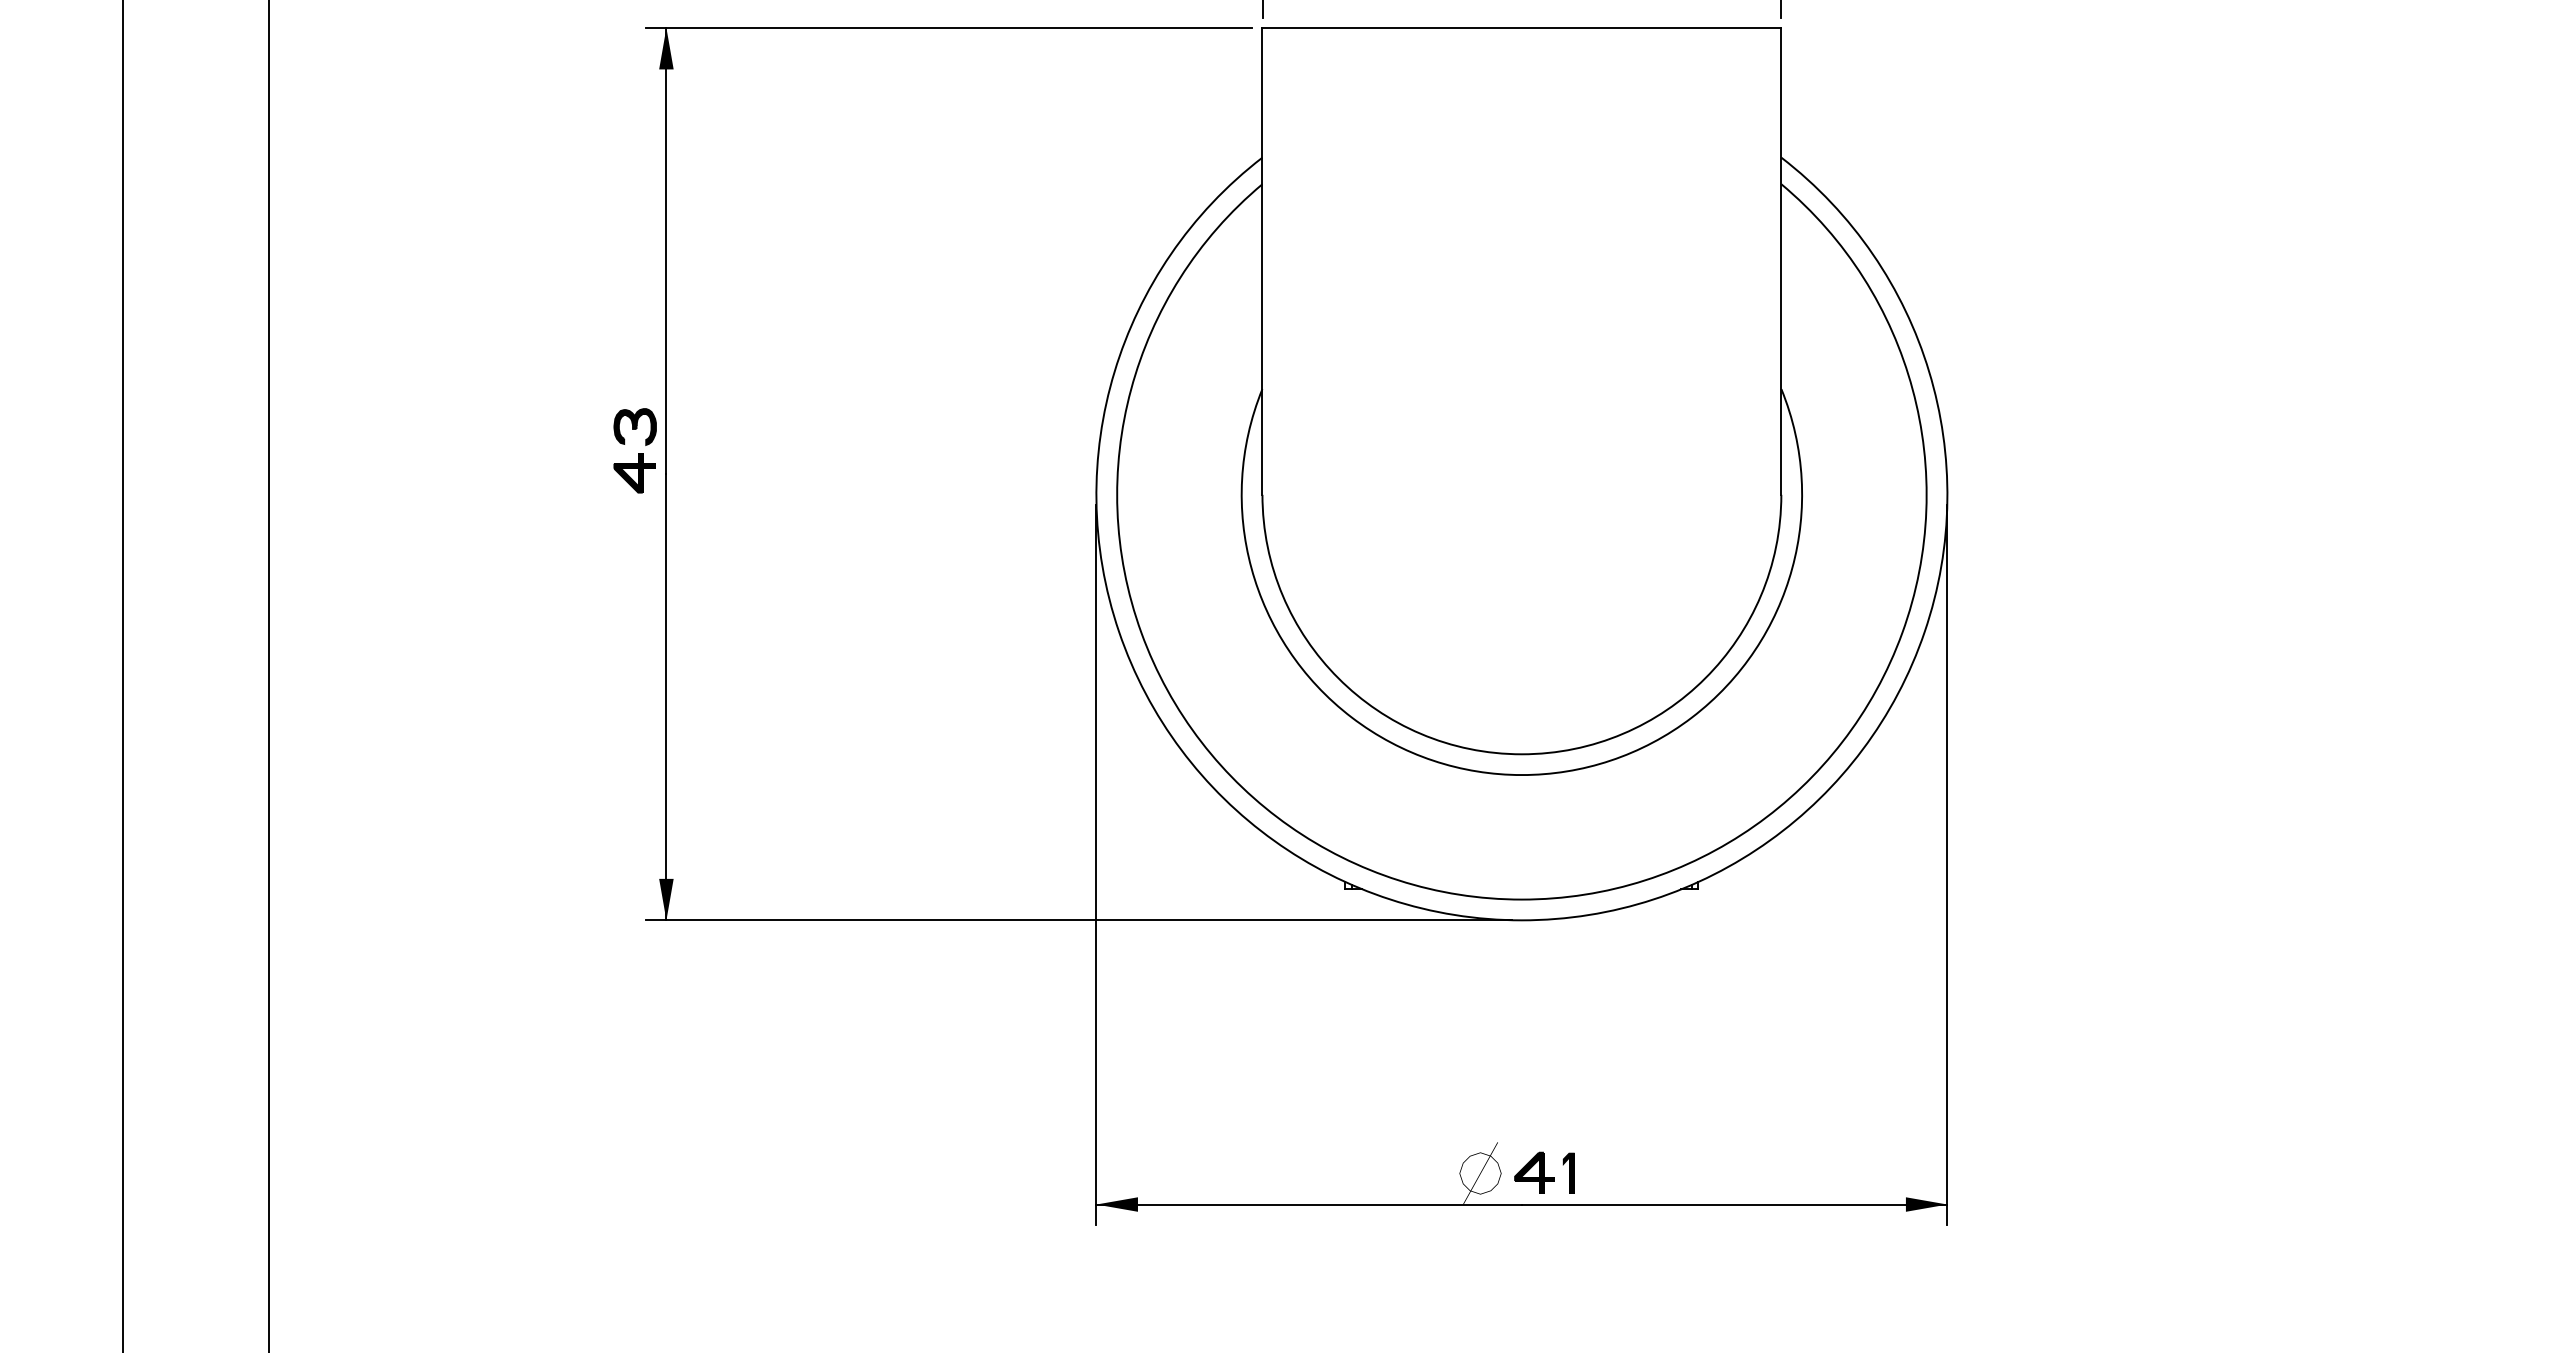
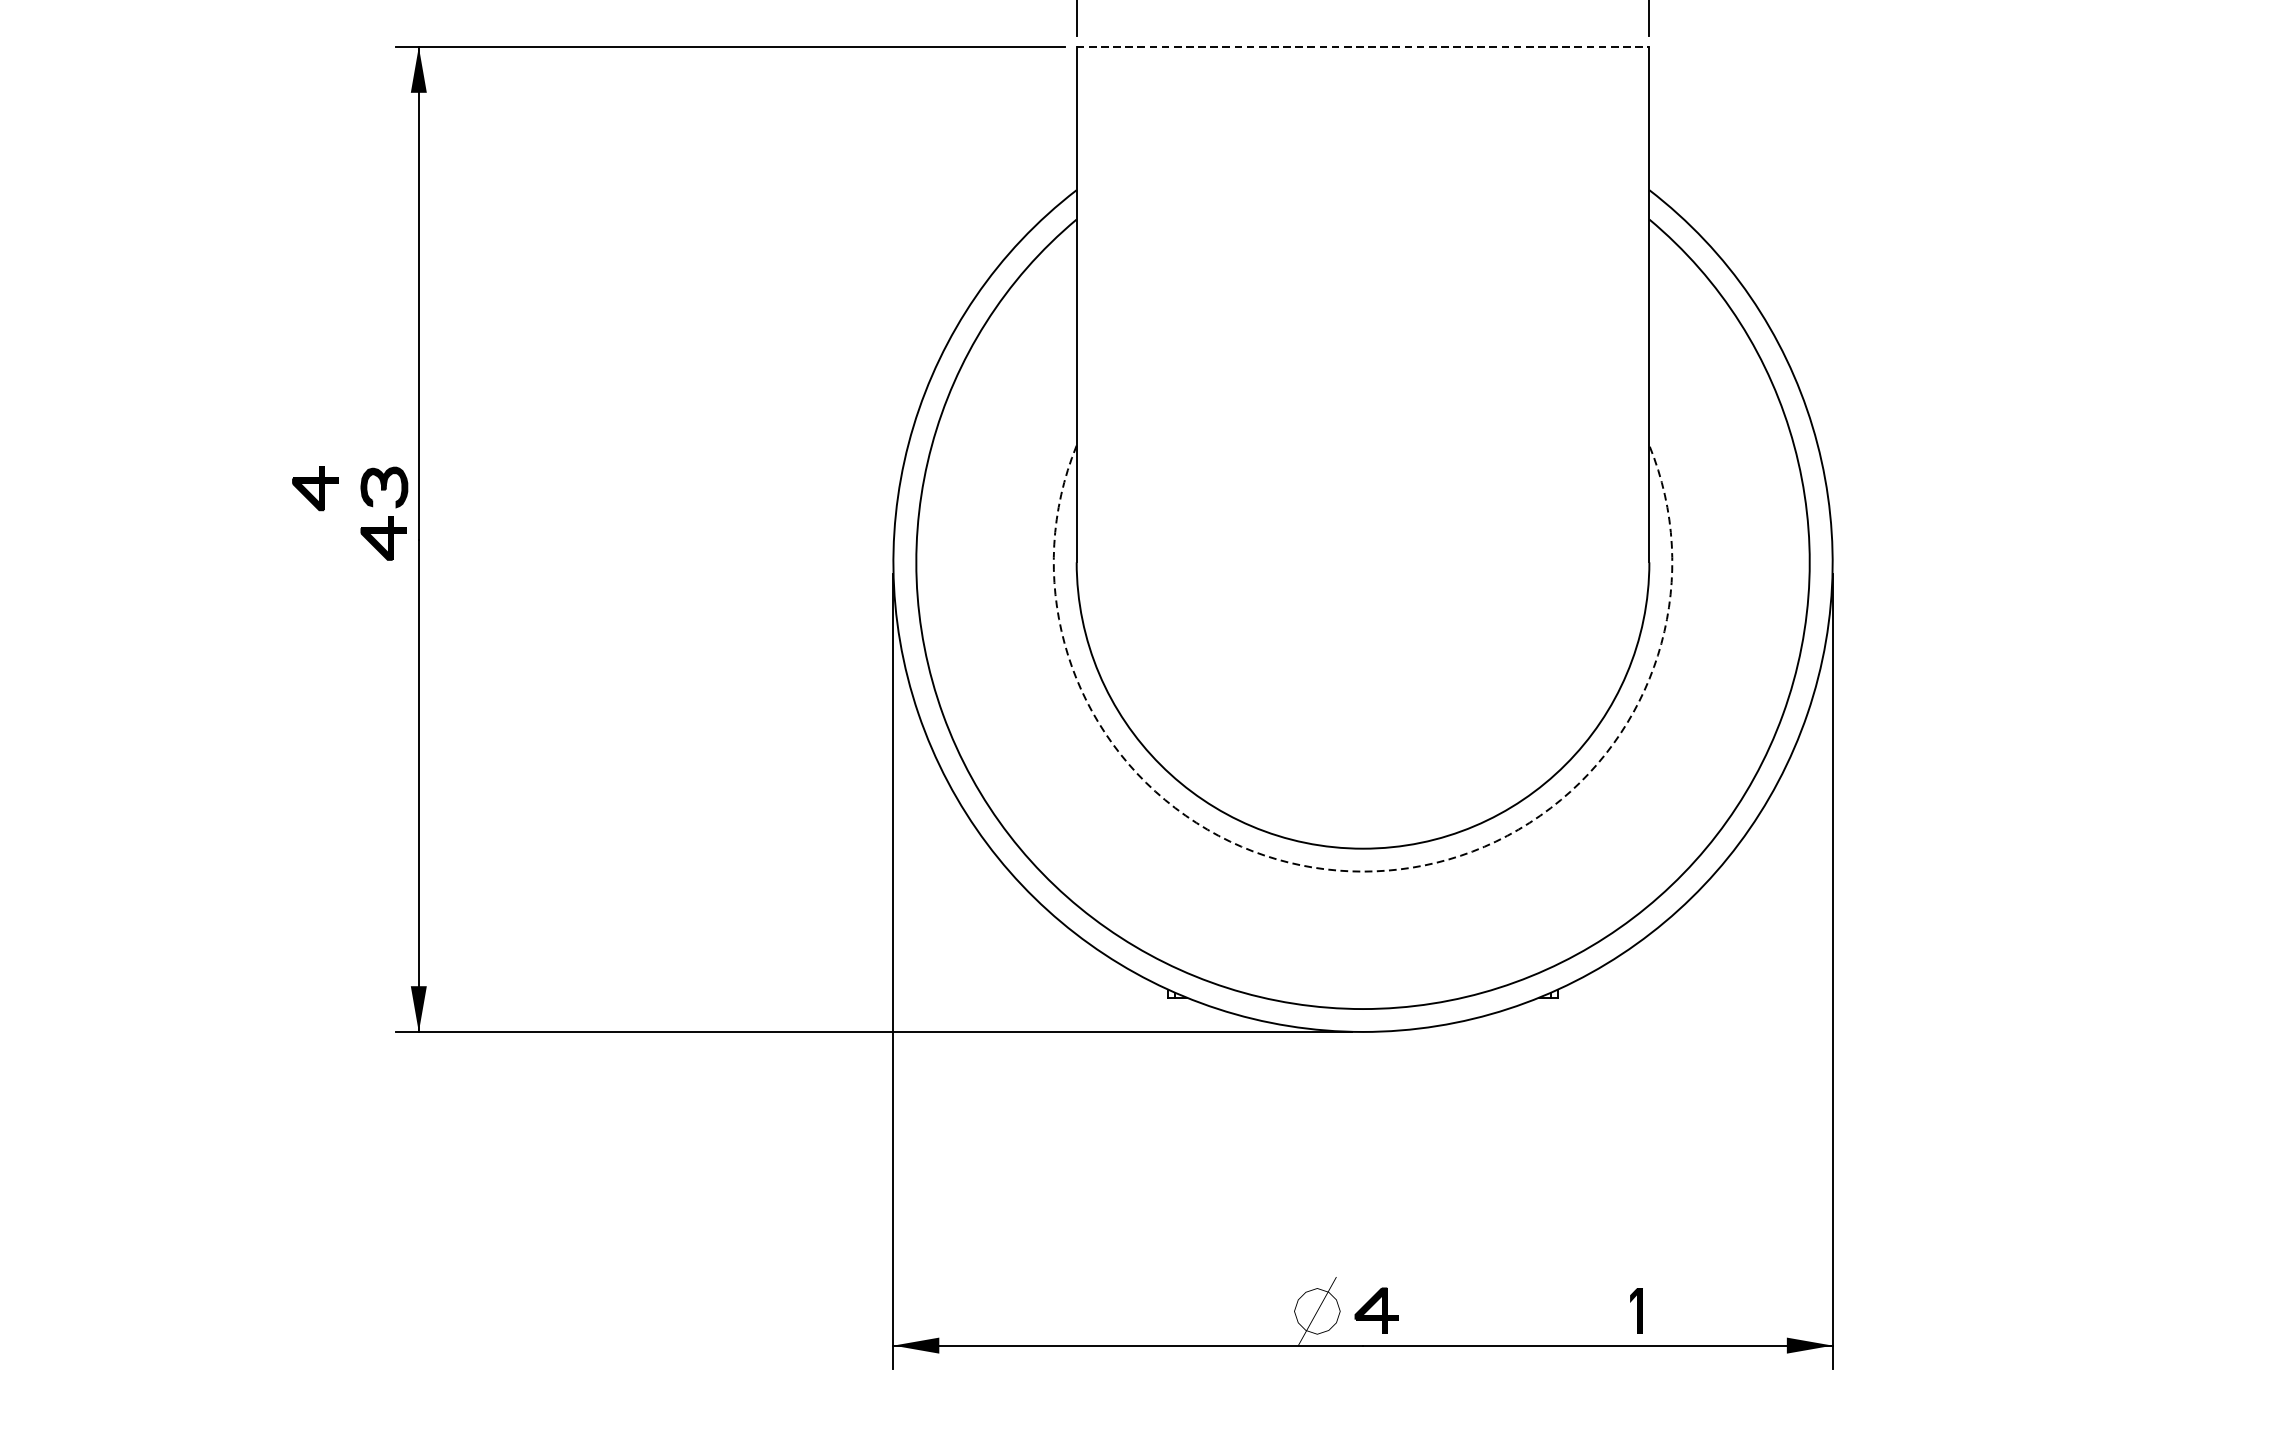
line: (1522, 27) -> (1363, 46), solid -> dashed
part: (572, 428) -> (315, 489), added
arc: (1521, 775) -> (1362, 872), solid -> dashed
part: (1568, 1172) -> (1636, 1310), moved

